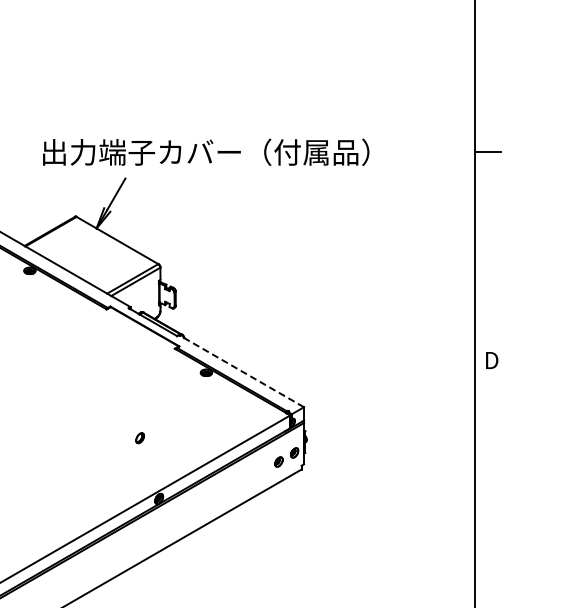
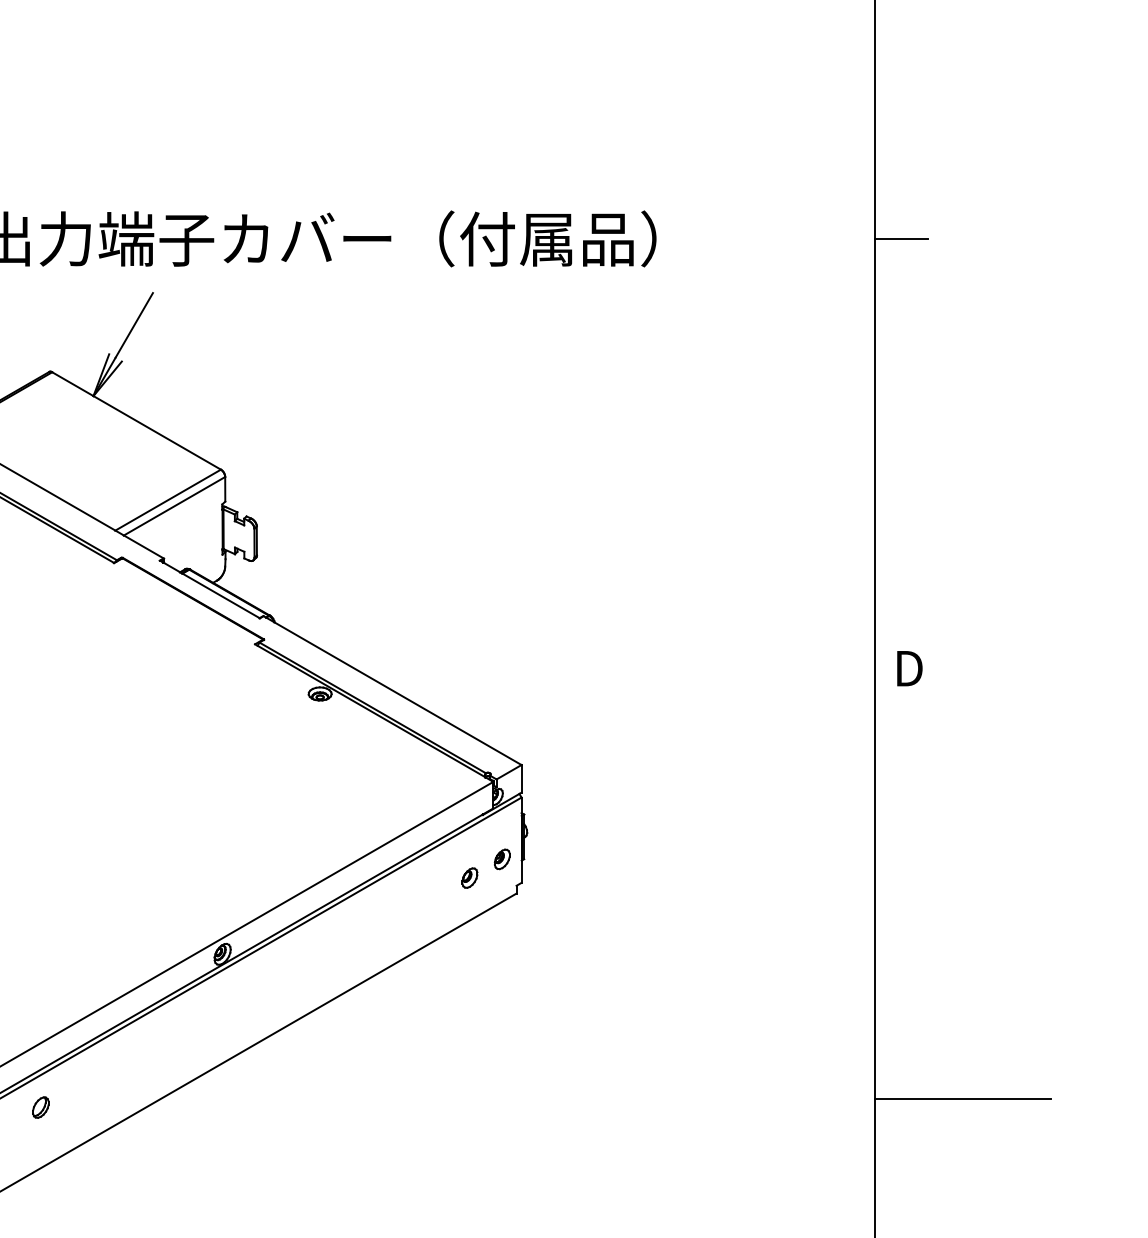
line: (241, 370) -> (392, 689), dashed -> solid
part: (139, 438) -> (39, 1108), moved
line: (517, 568) -> (962, 1097), added

